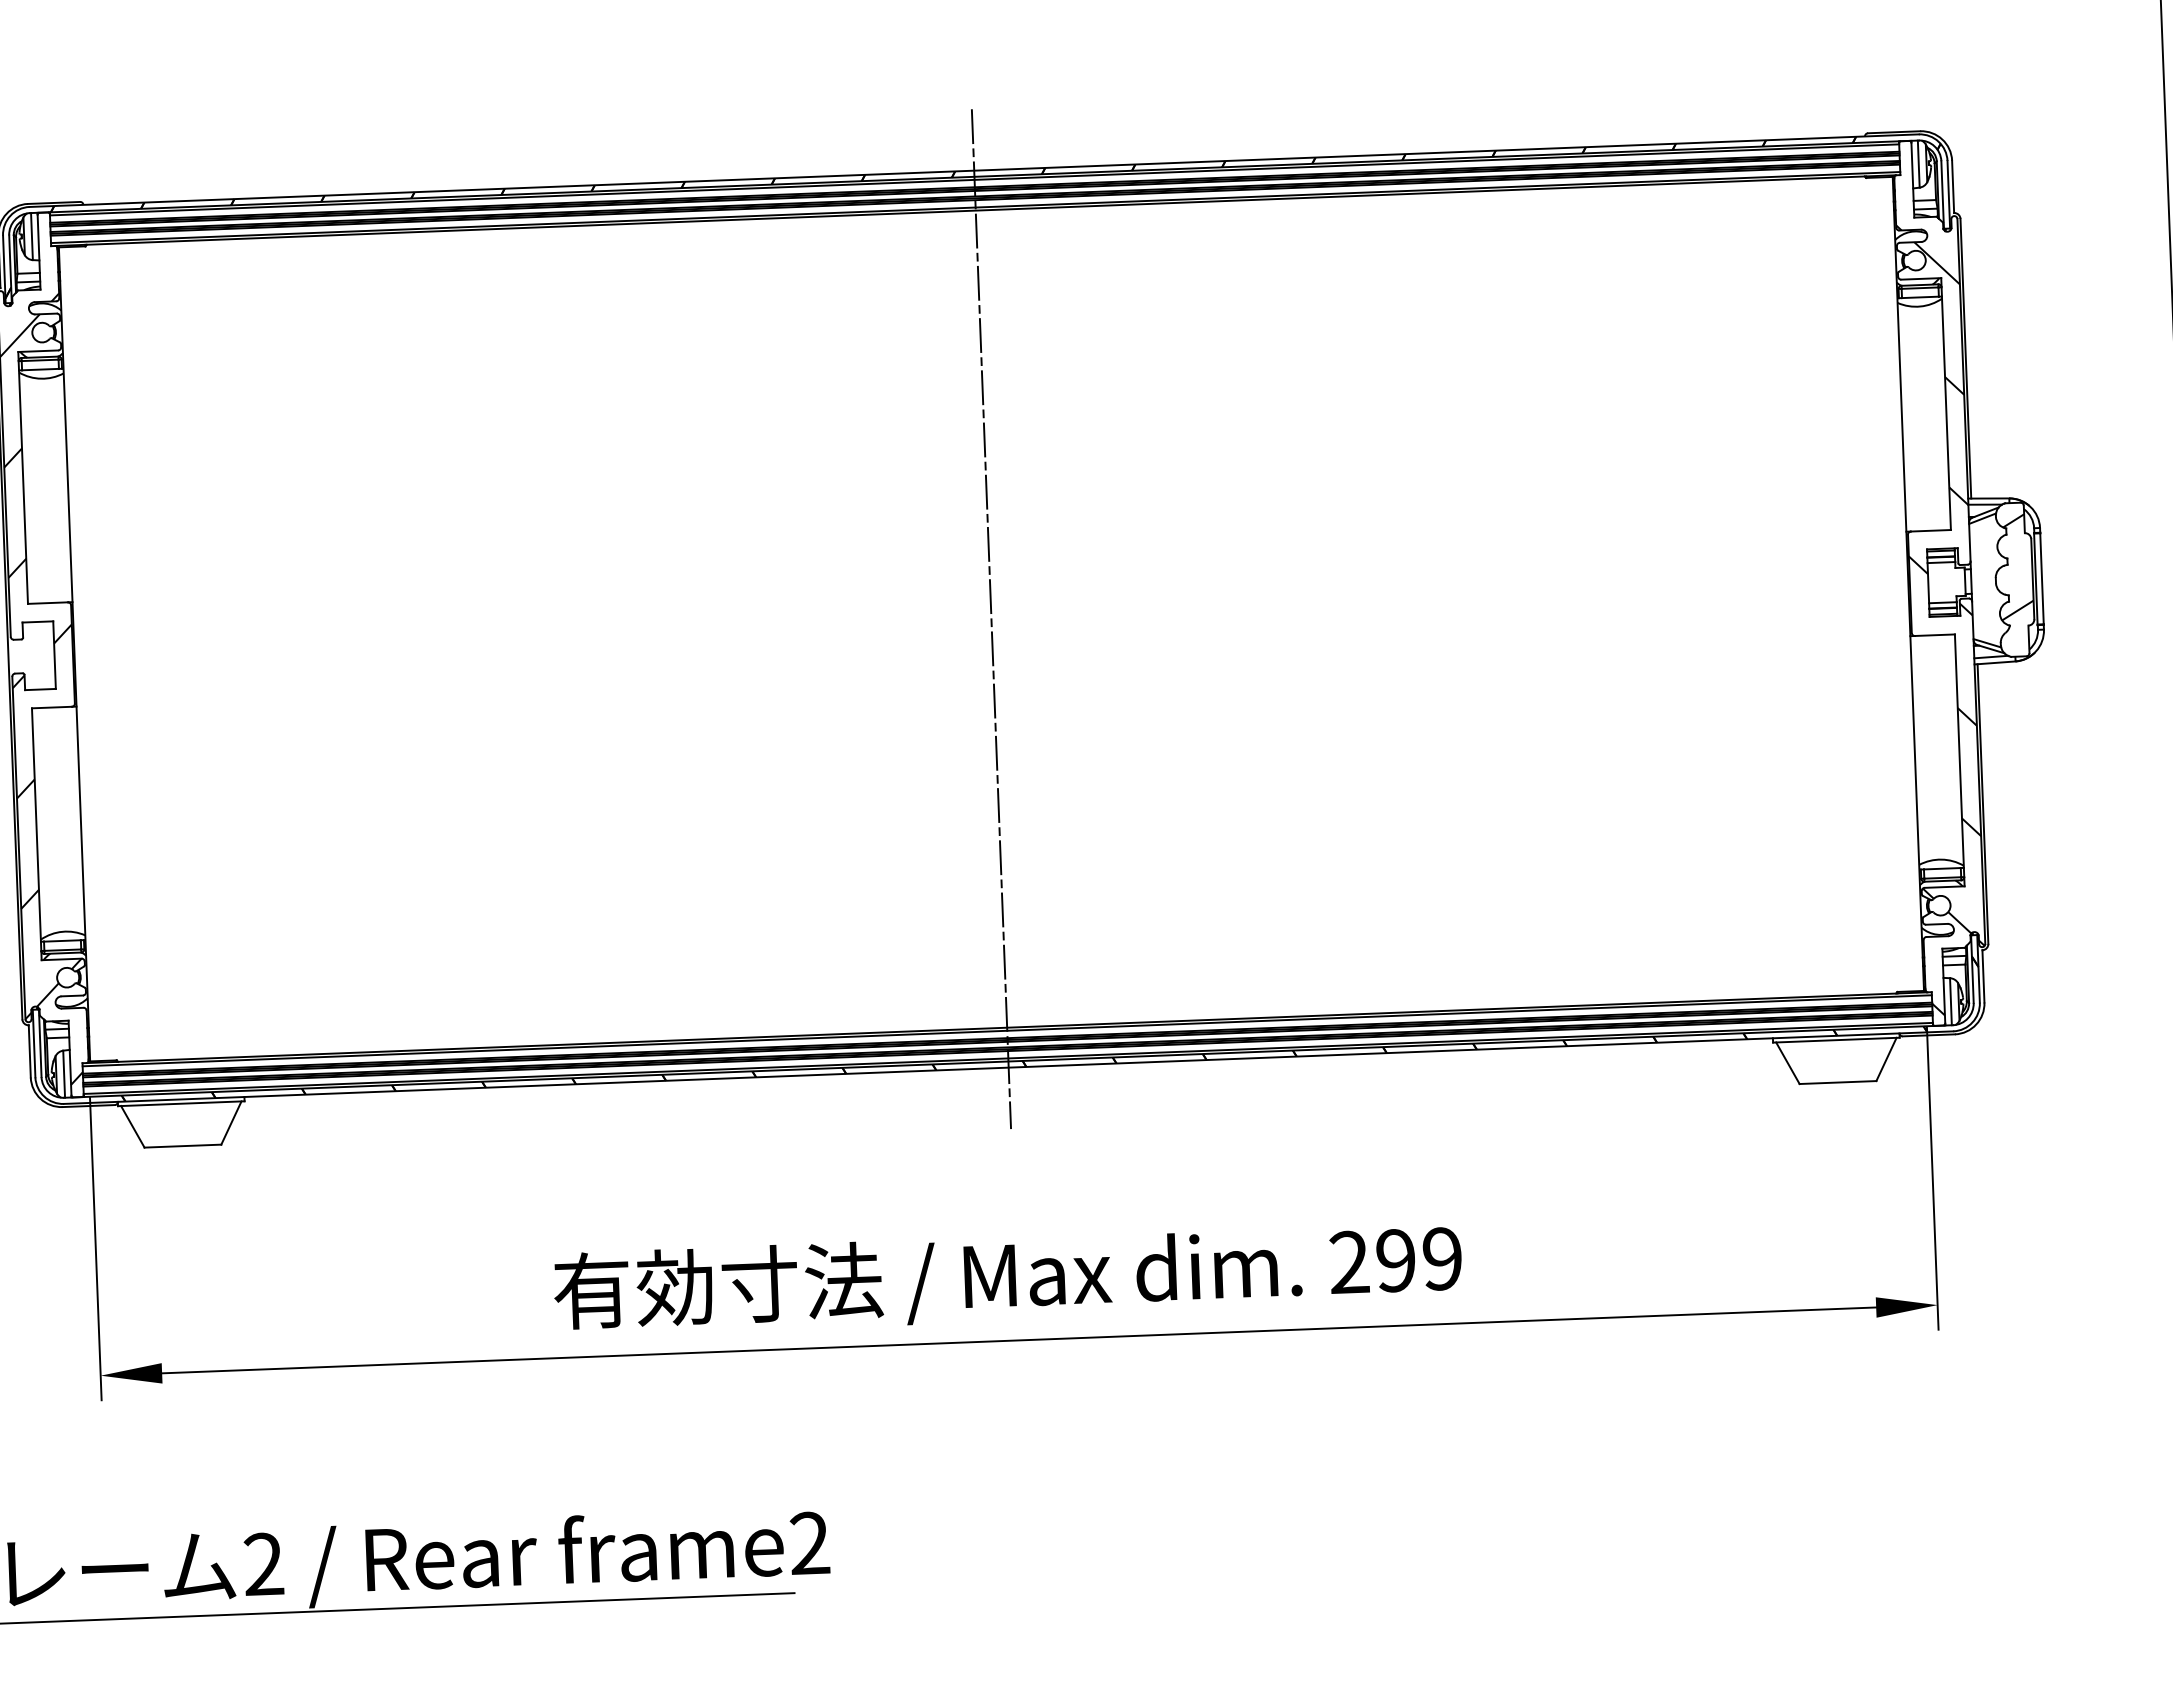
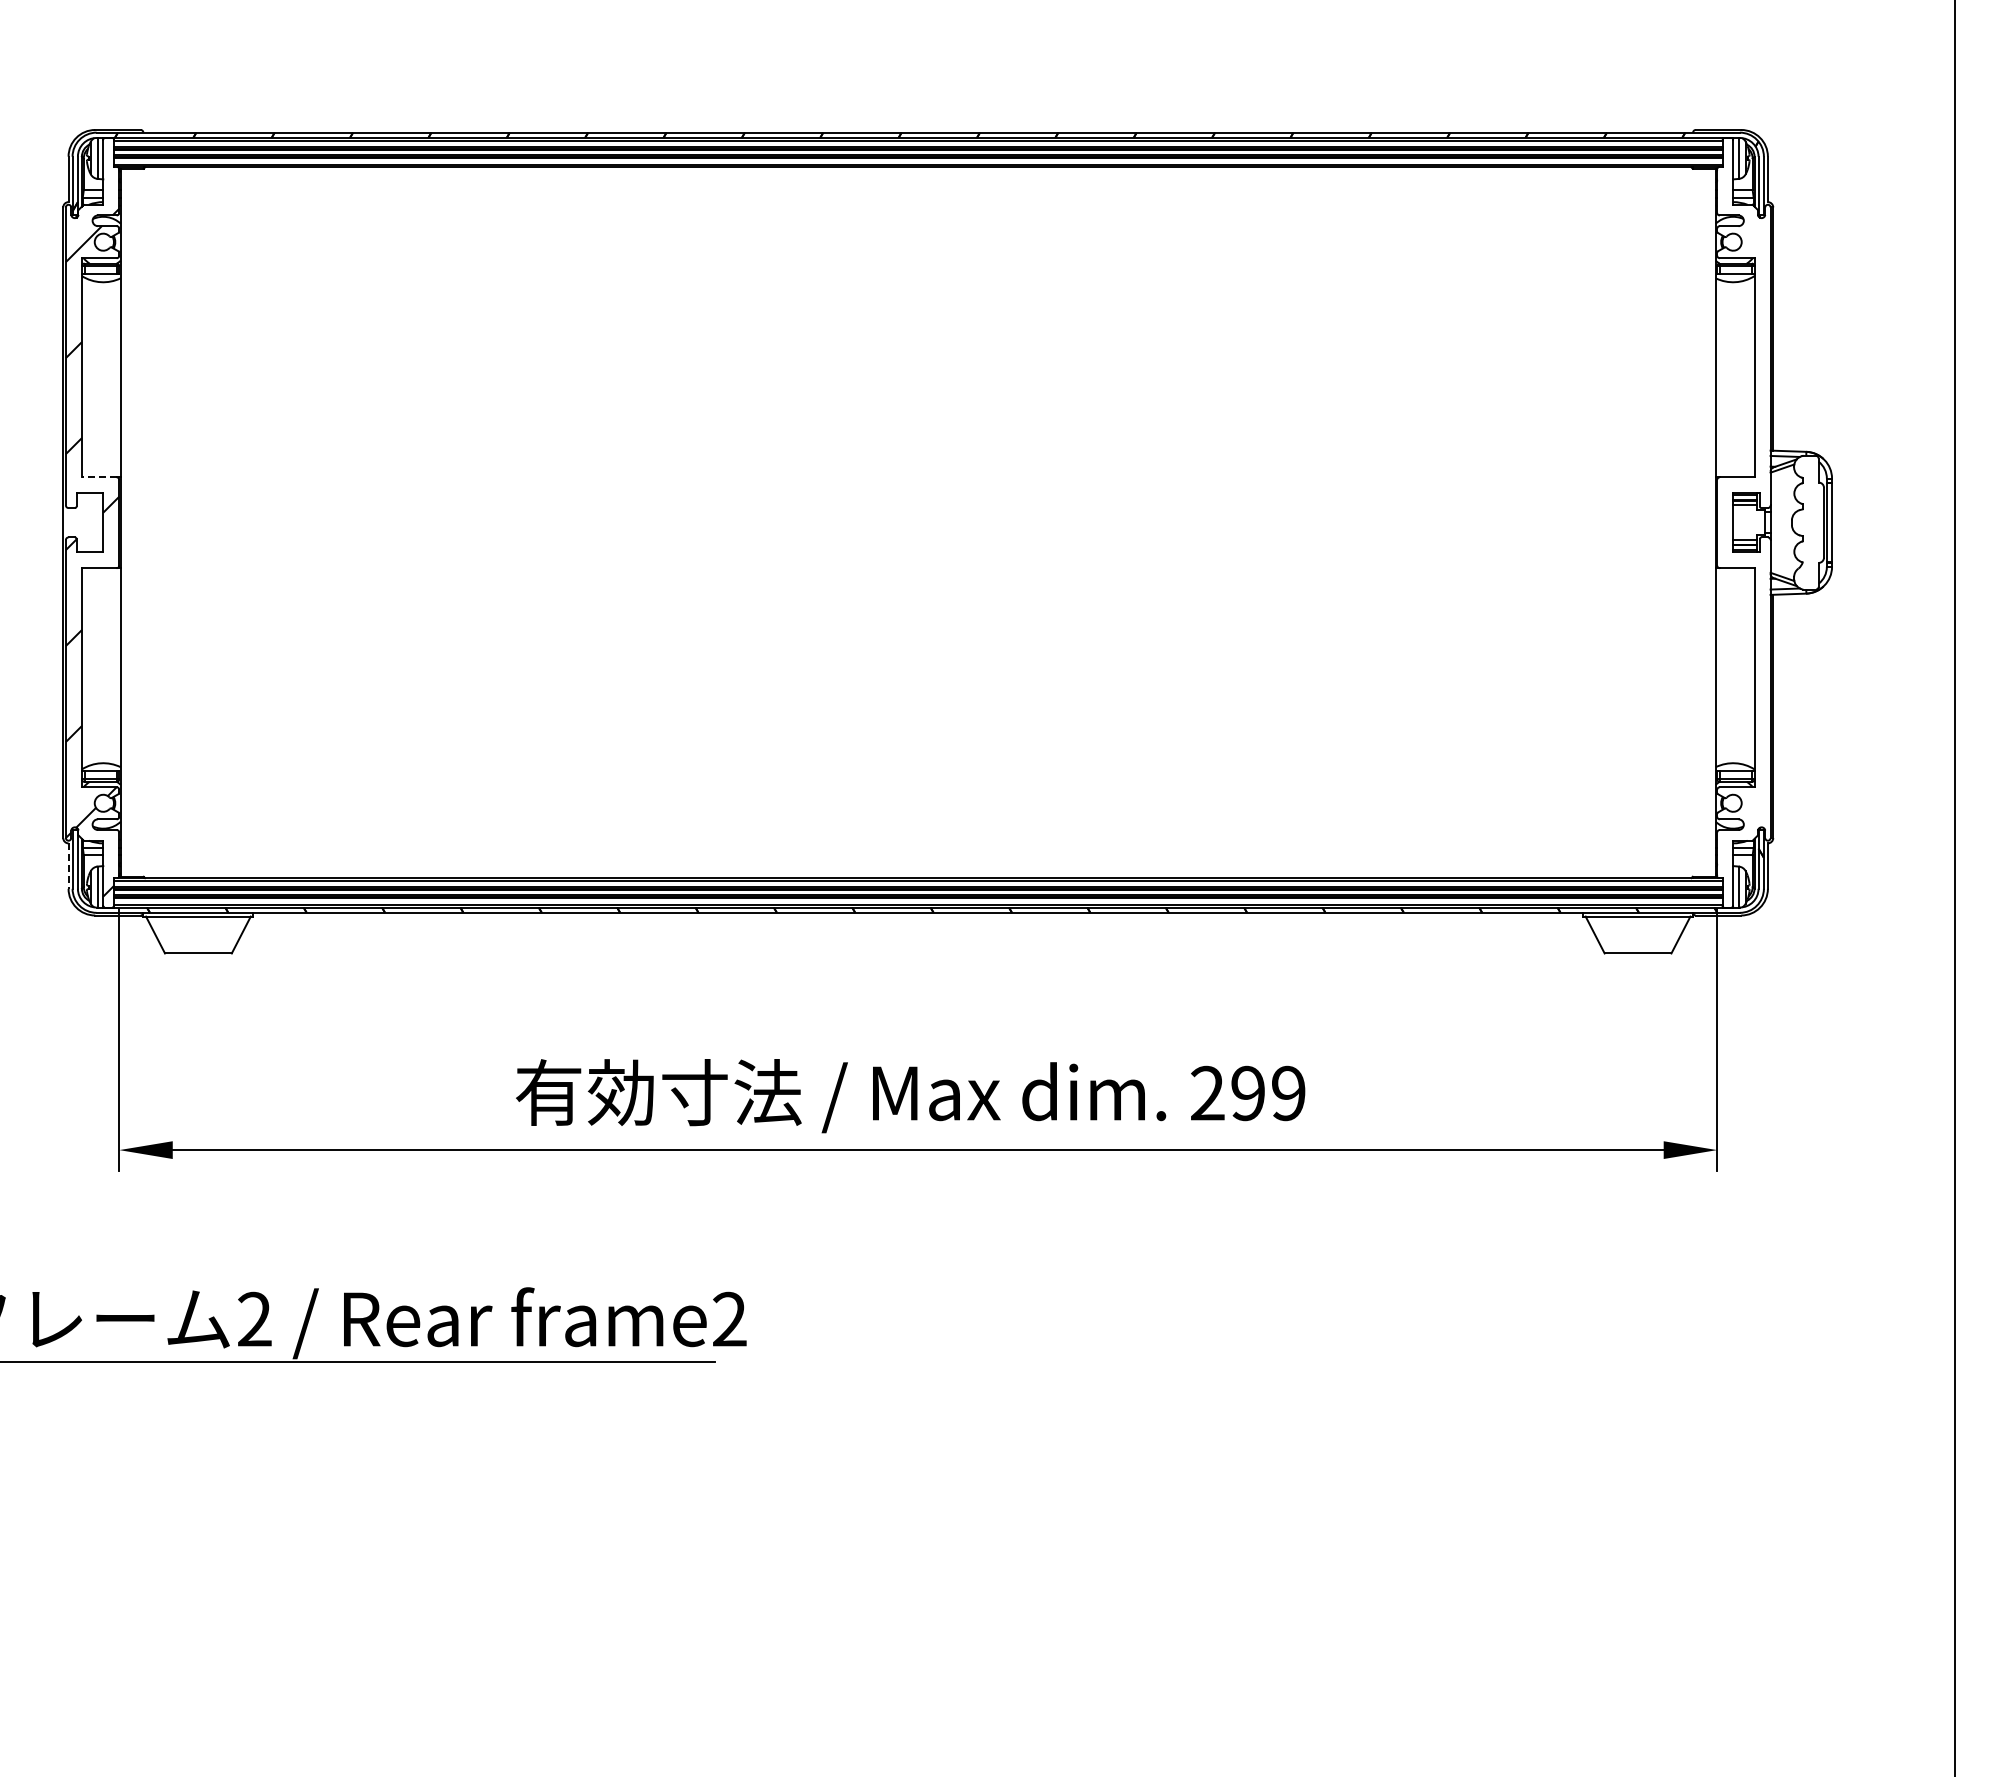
hatch: (2015, 566) -> (1809, 511), removed
line: (47, 603) -> (98, 477), solid -> dashed
line: (991, 618) -> (918, 522), removed
hatch: (1941, 619) -> (1743, 554), removed
line: (29, 1051) -> (68, 866), solid -> dashed

